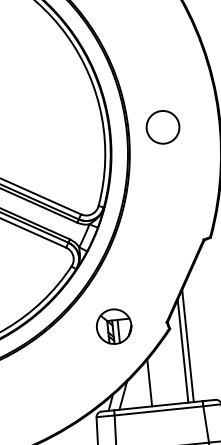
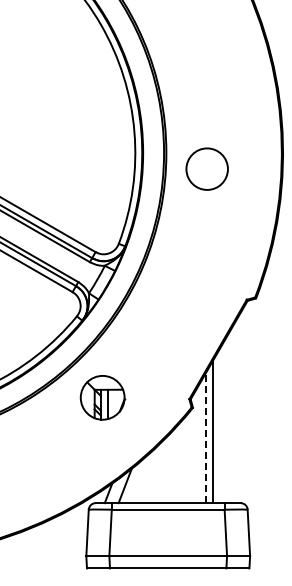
circle: (162, 126) -> (206, 168), moved
part: (113, 326) -> (102, 397), moved
line: (183, 351) -> (206, 437), solid -> dashed
line: (149, 383) -> (160, 473), removed

